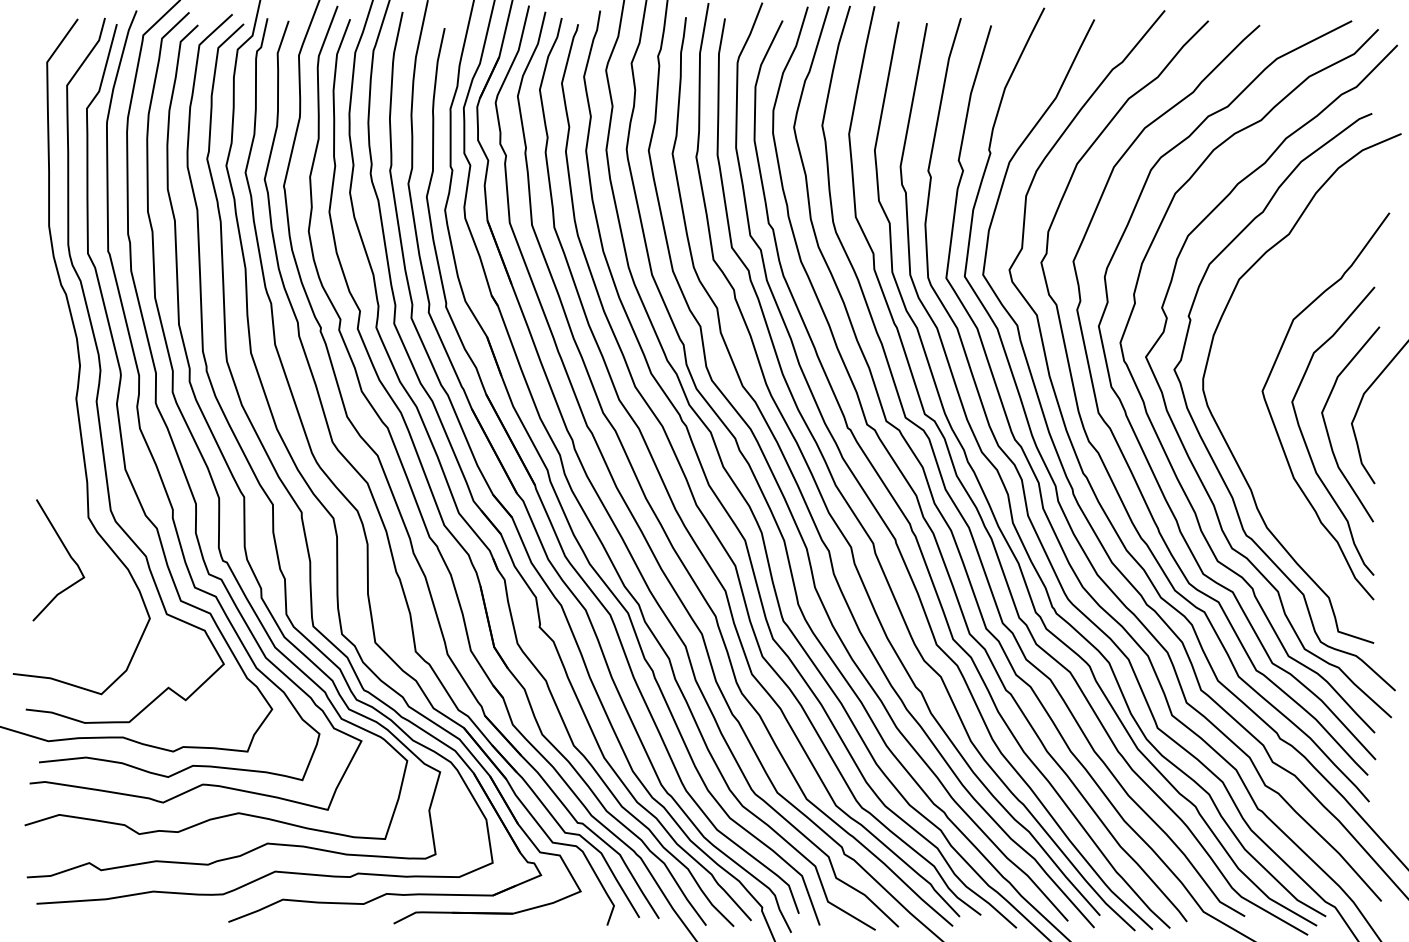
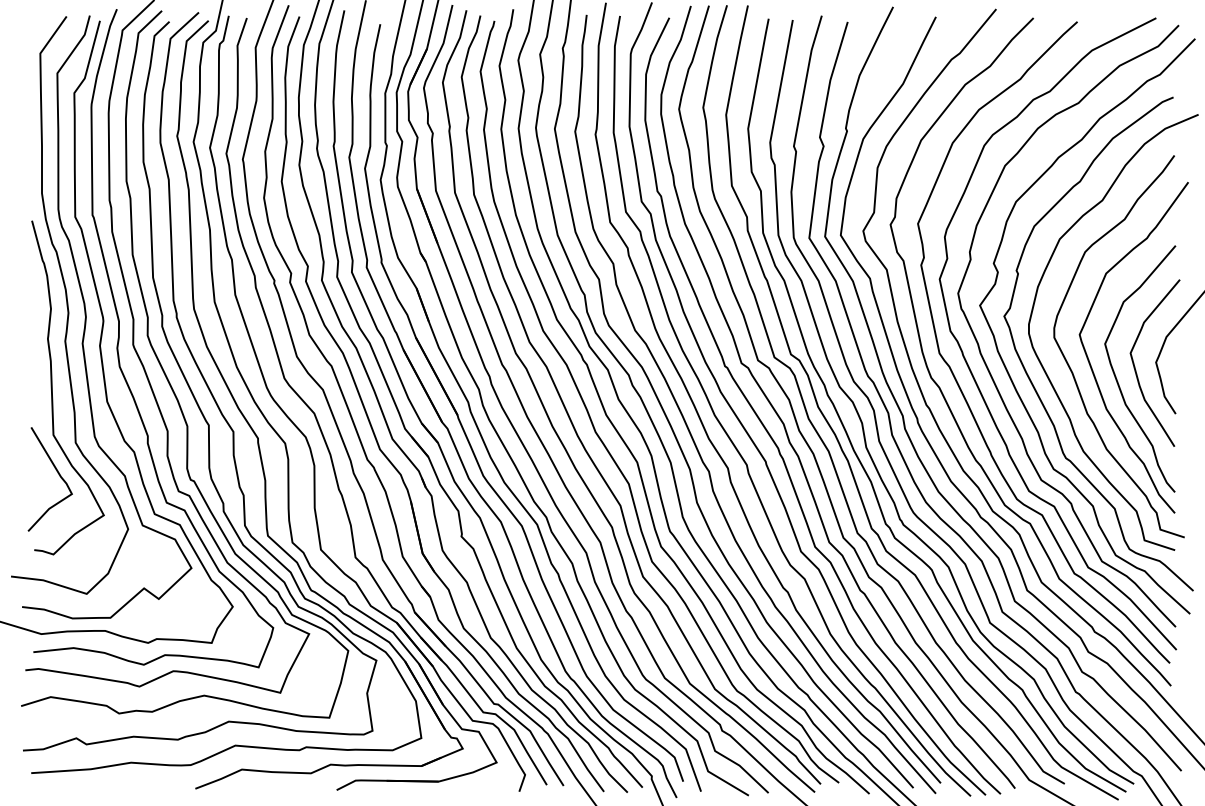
curve: (1253, 432) -> (1072, 370), added
curve: (61, 453) -> (52, 388), added

